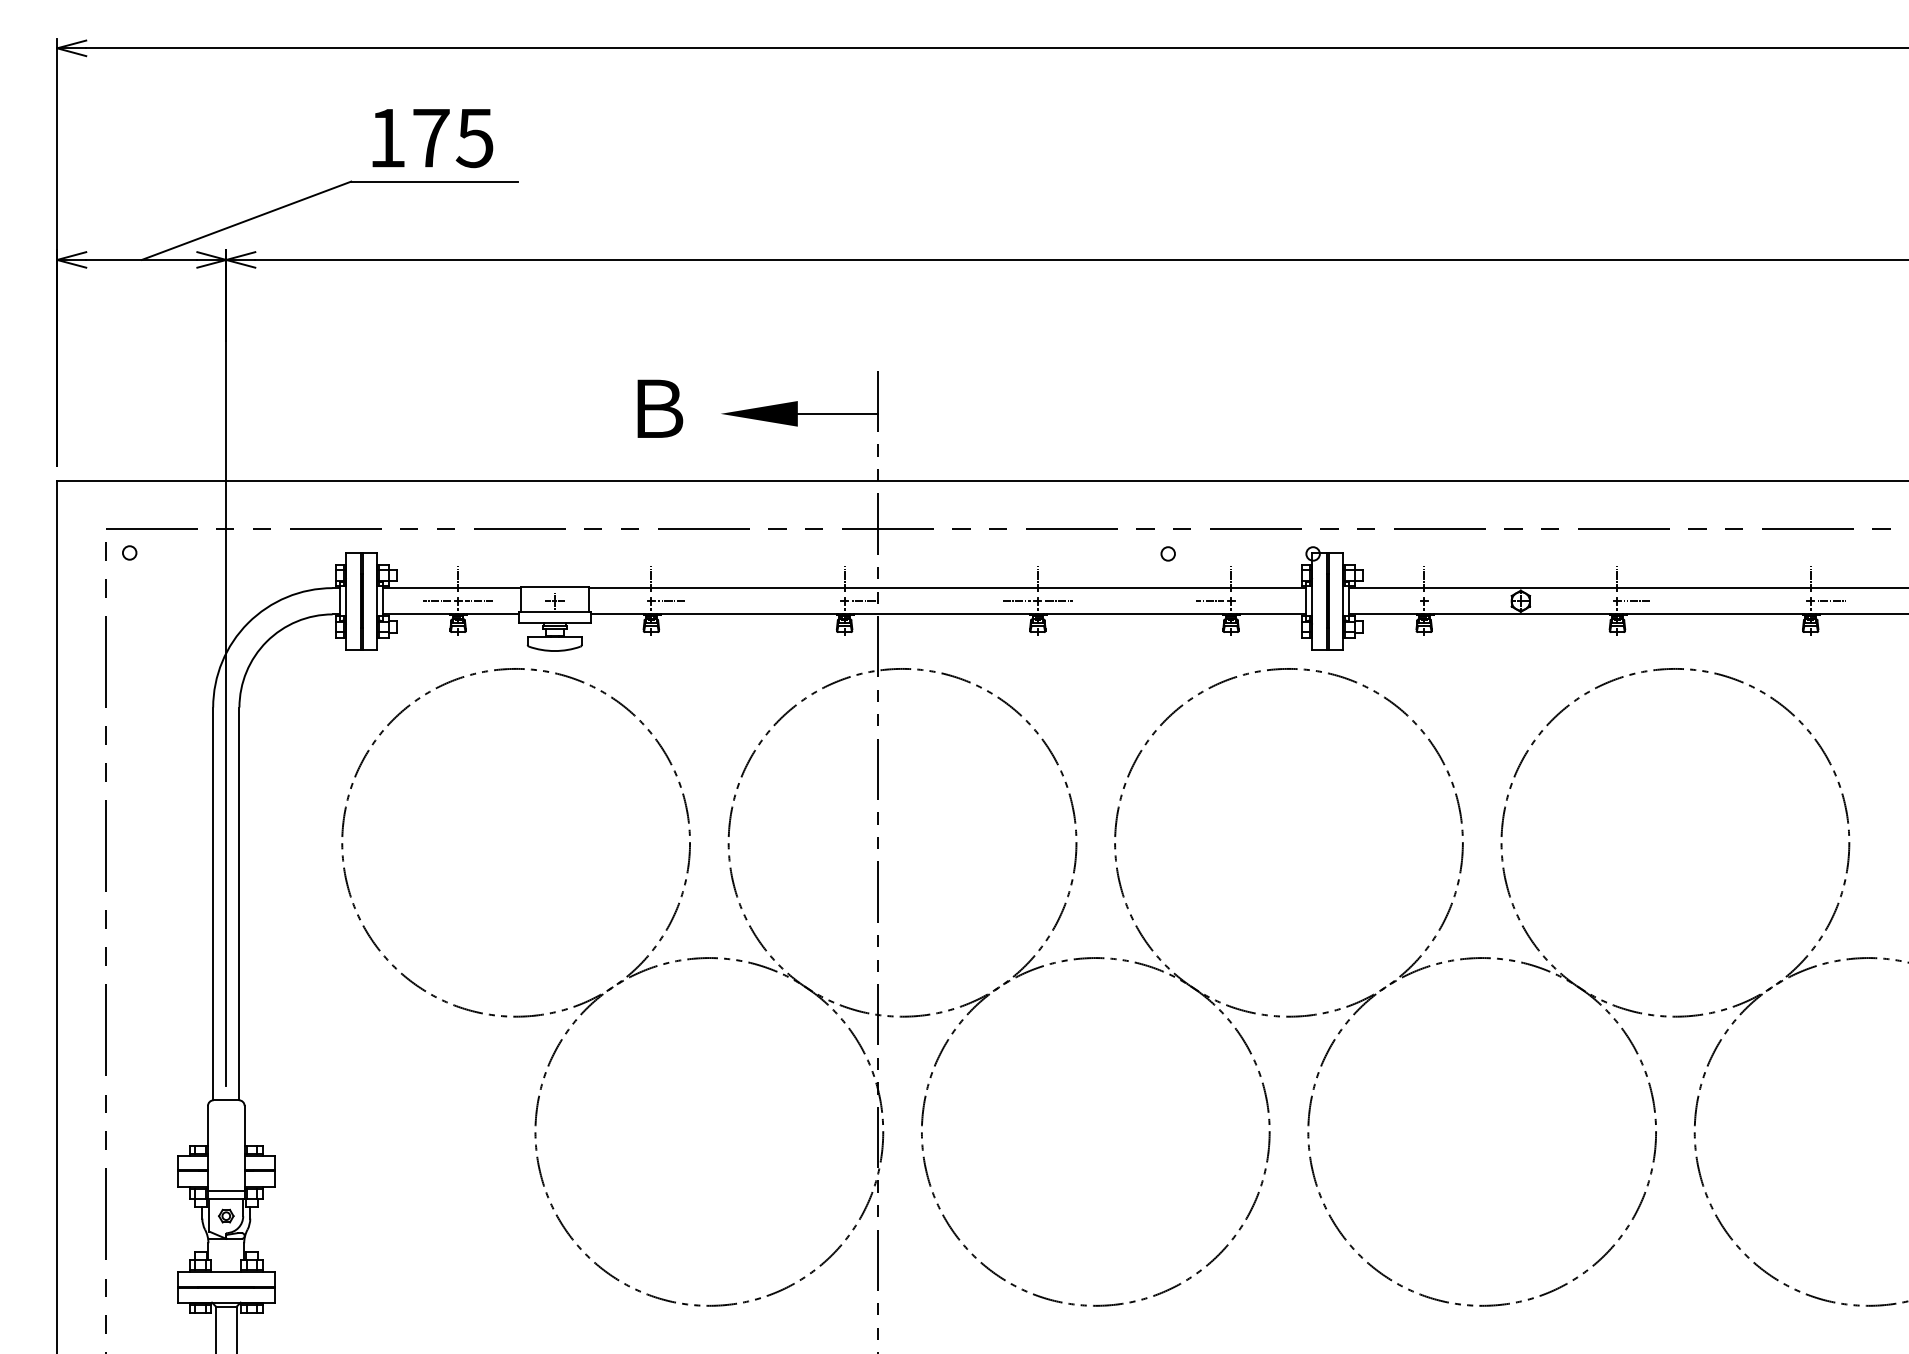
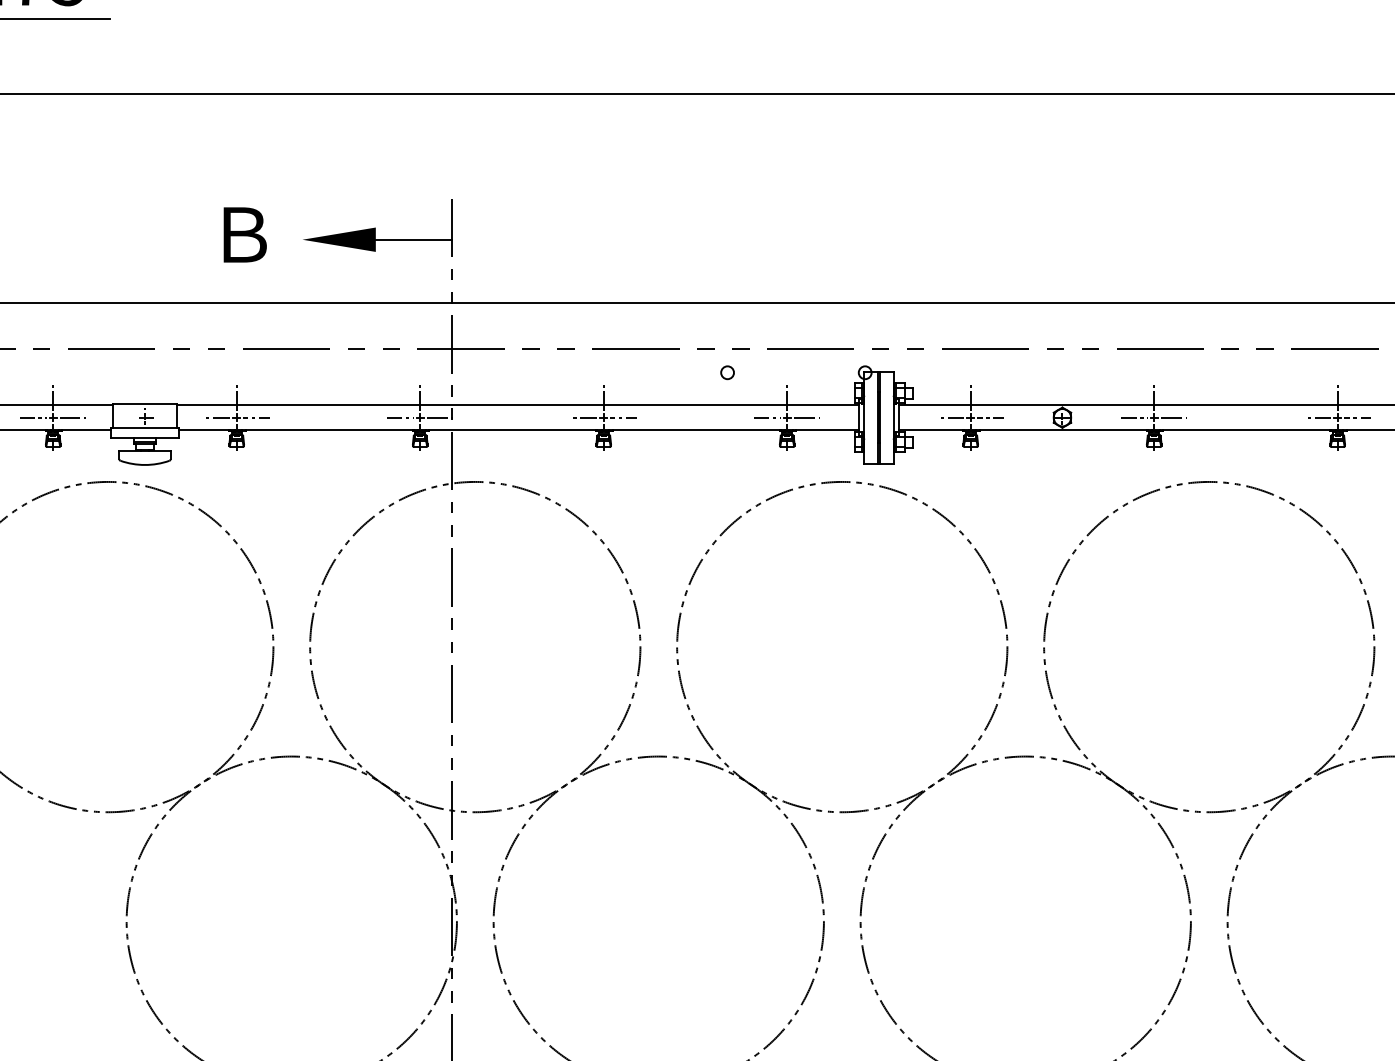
line: (630, 601) -> (216, 417), added
line: (823, 601) -> (400, 417), added
line: (1251, 601) -> (806, 417), added
line: (1403, 601) -> (951, 417), added
line: (1445, 601) -> (990, 417), added
line: (1596, 601) -> (1134, 417), added
line: (1789, 601) -> (1317, 417), added

